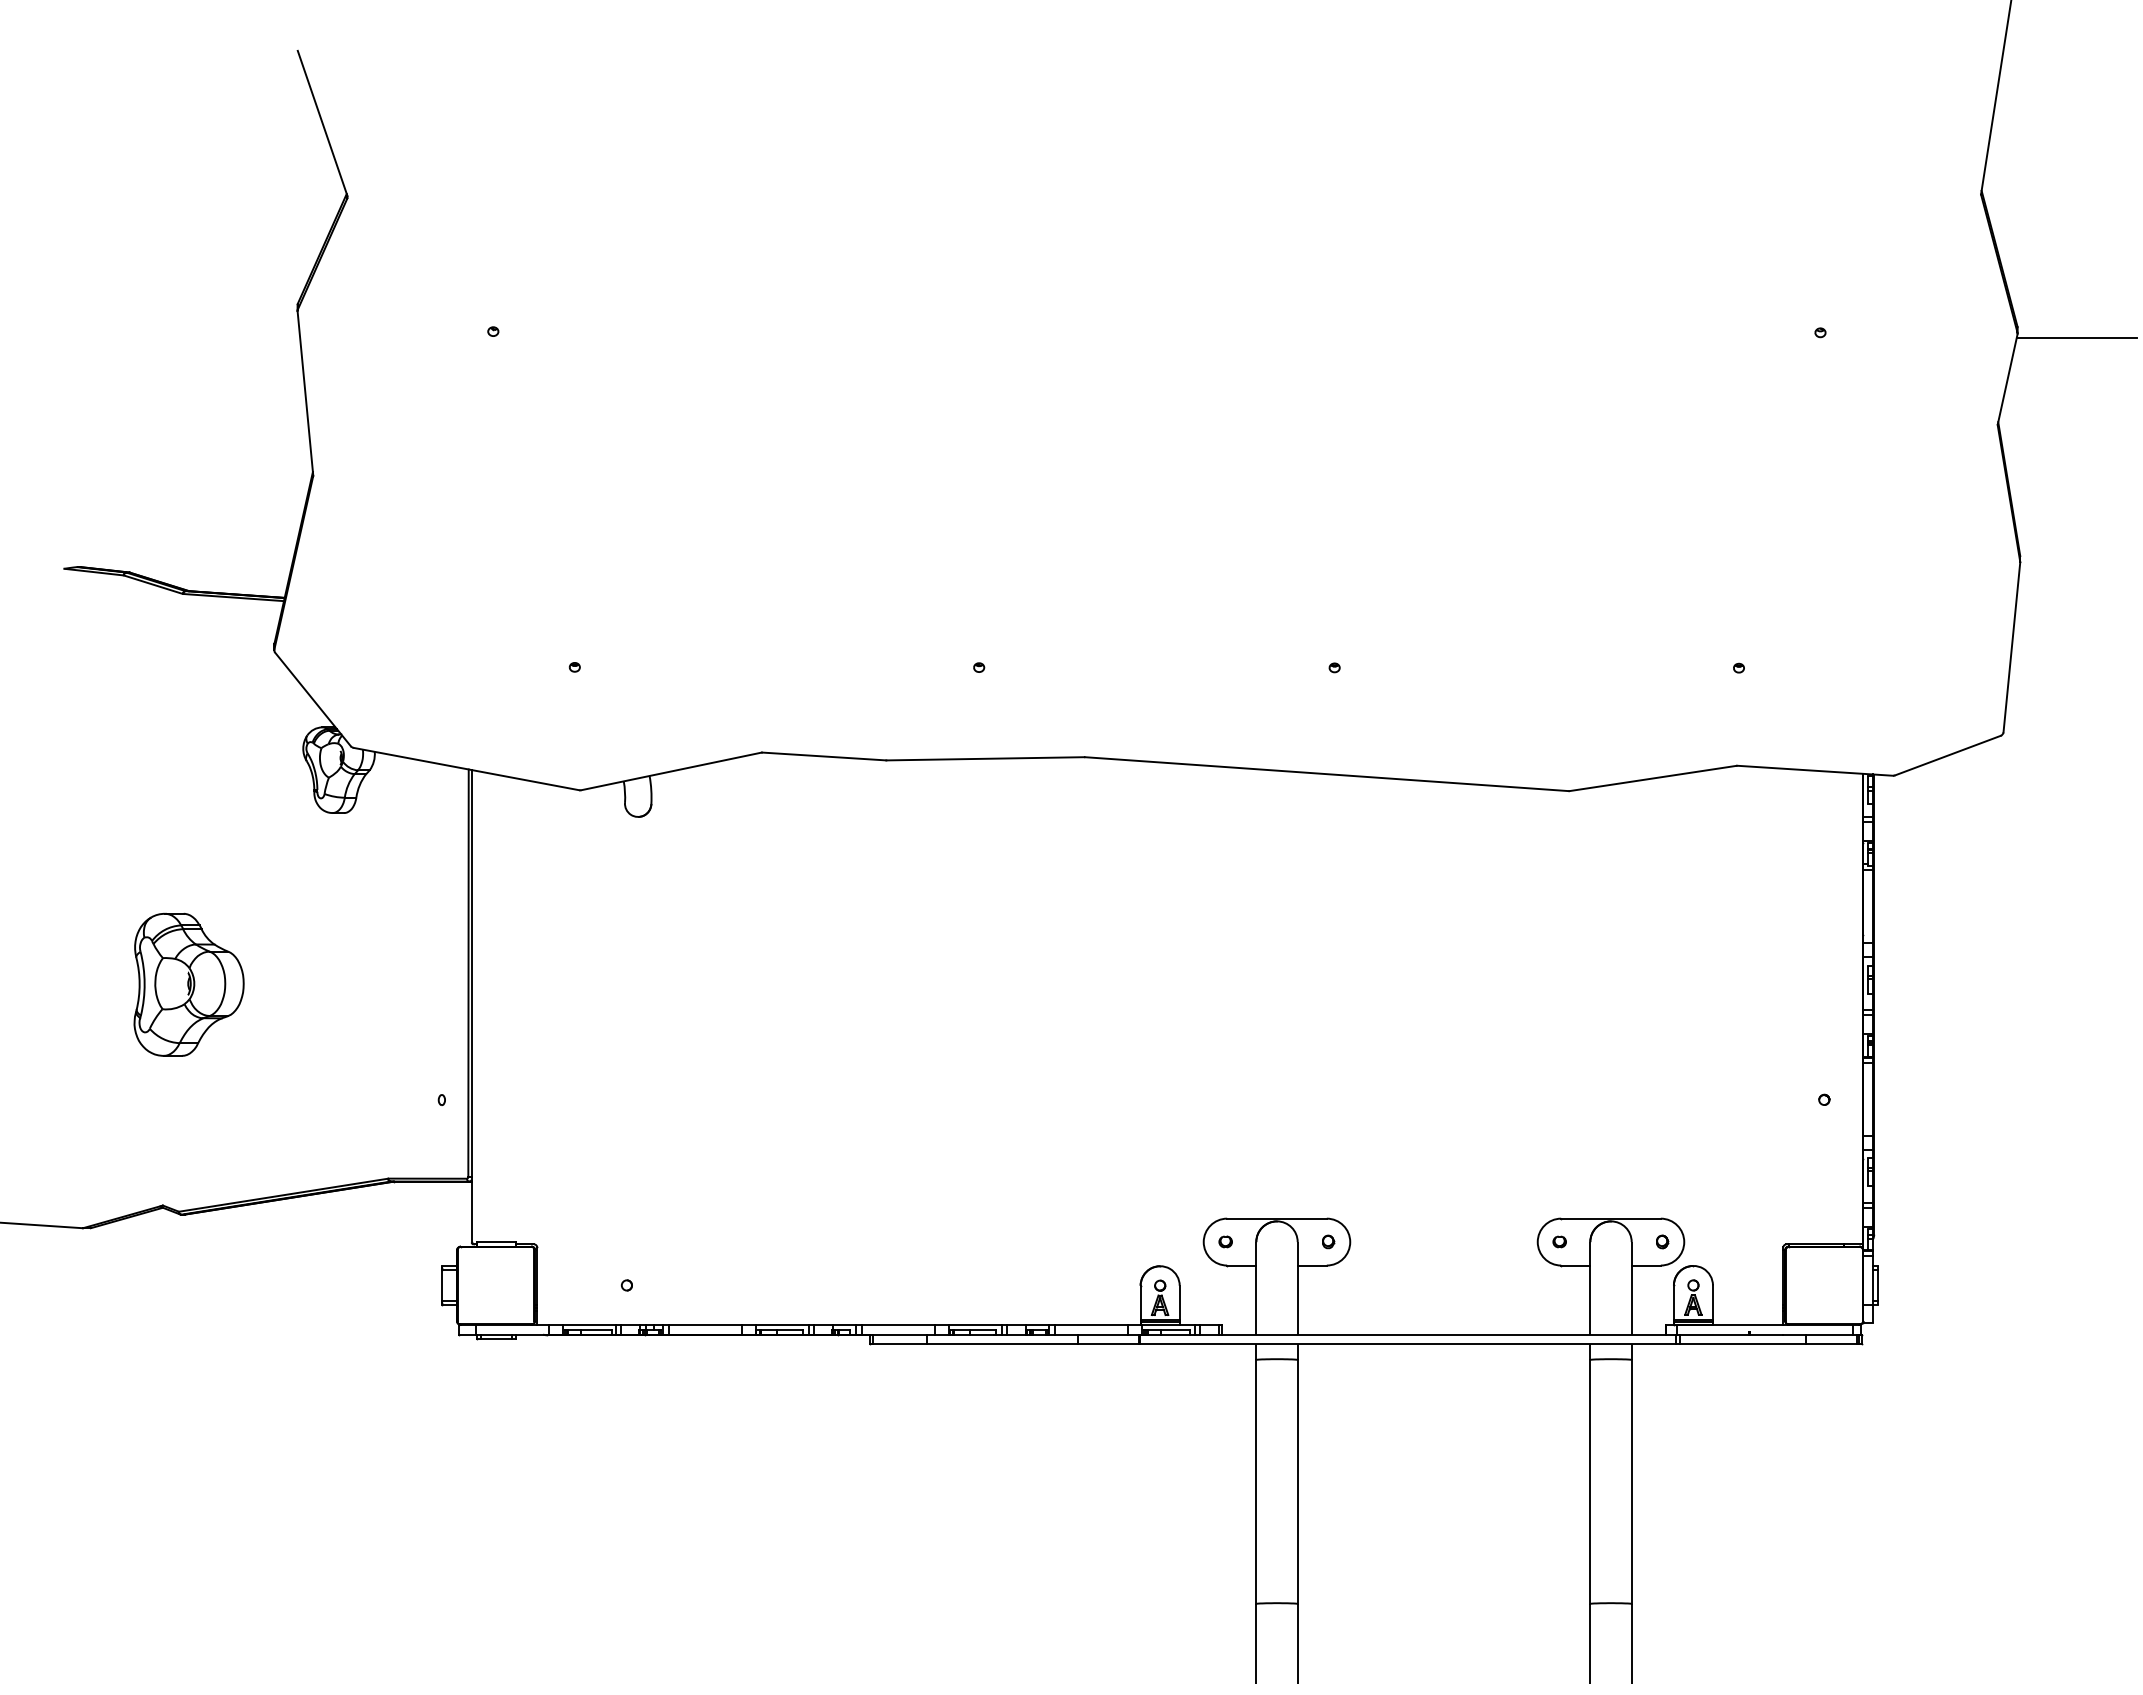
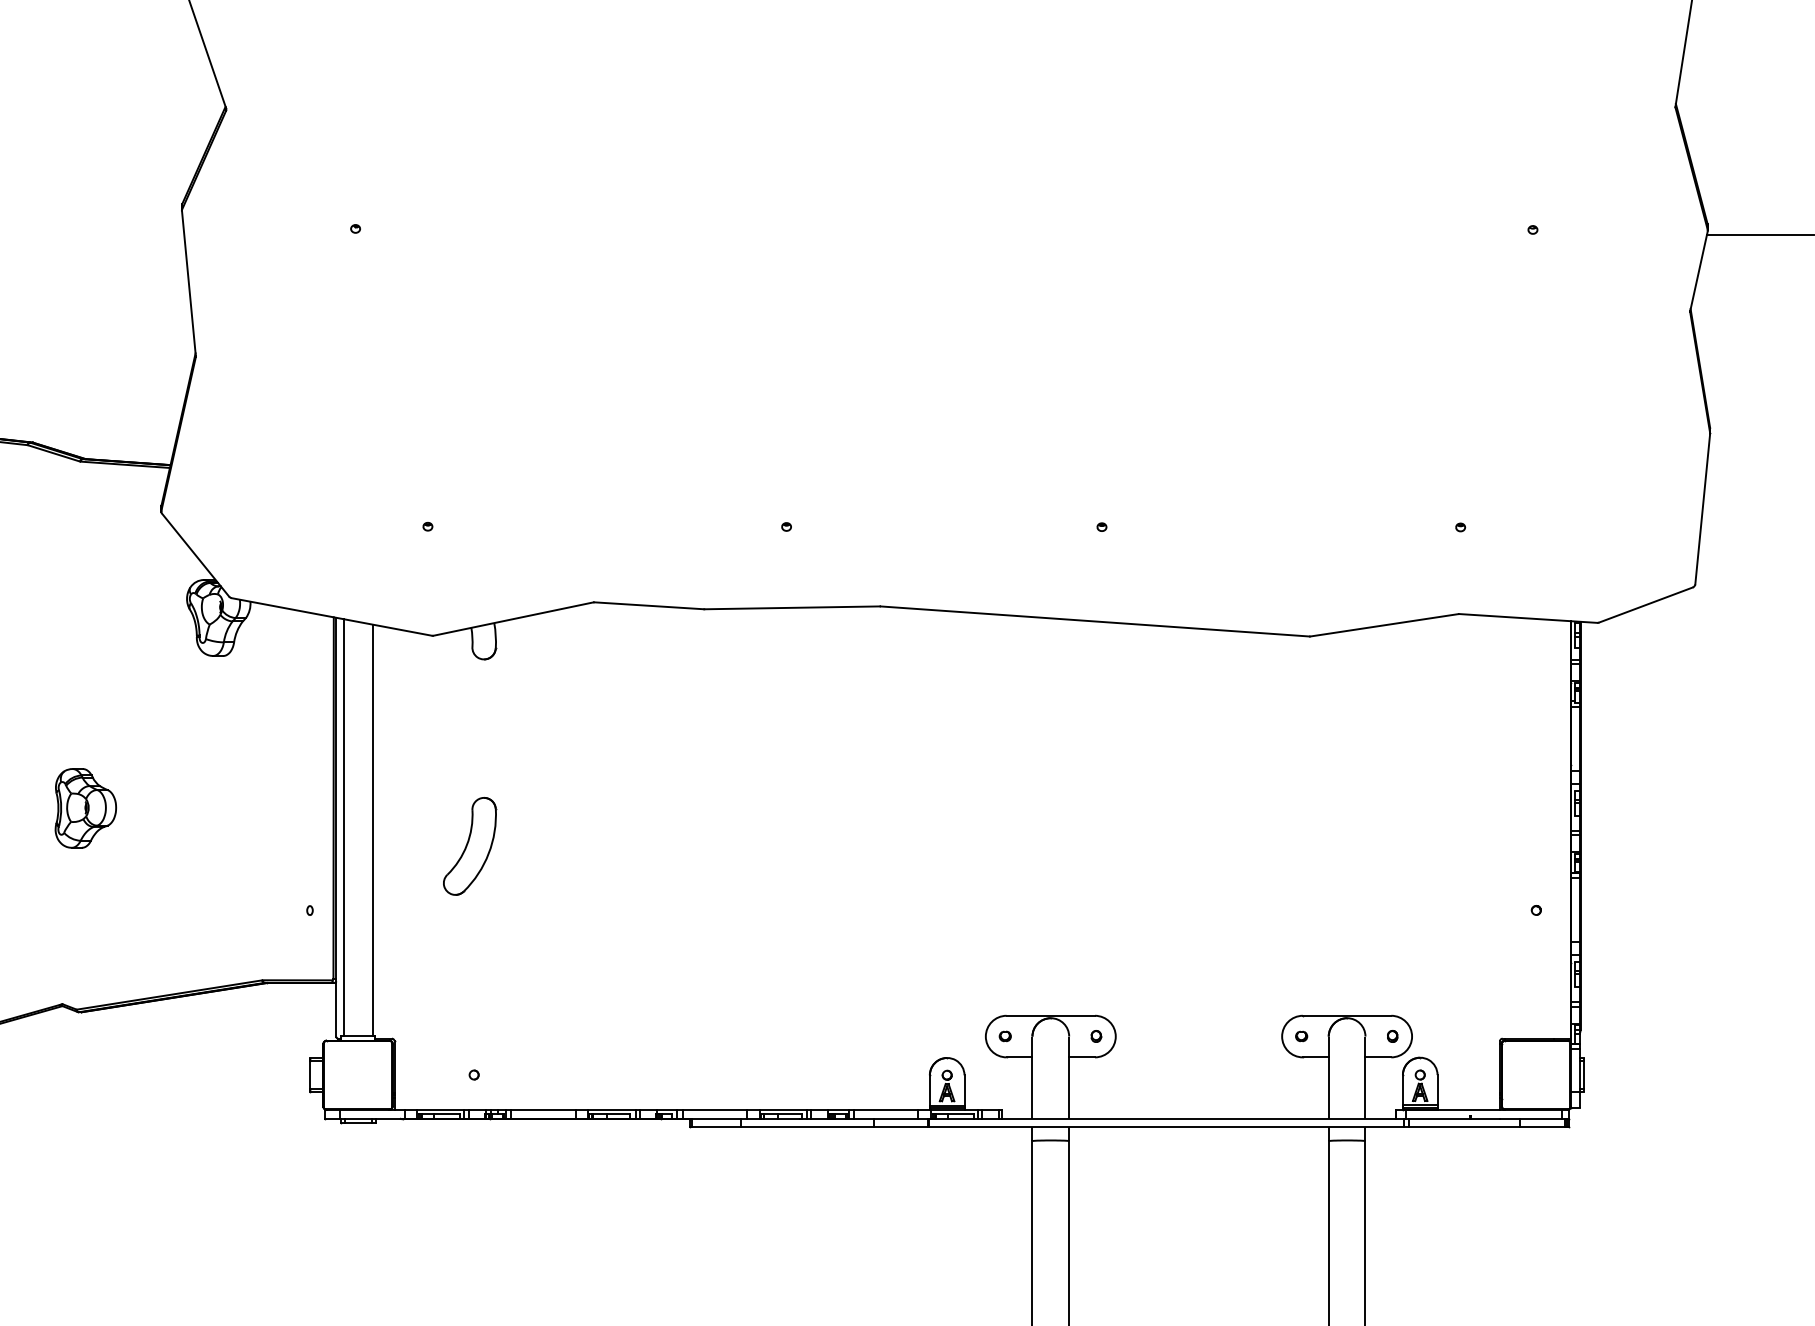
part: (189, 984) -> (86, 808), size x0.62
line: (479, 1006) -> (343, 827), added
line: (512, 1009) -> (372, 830), added
part: (621, 1027) -> (469, 846), added

